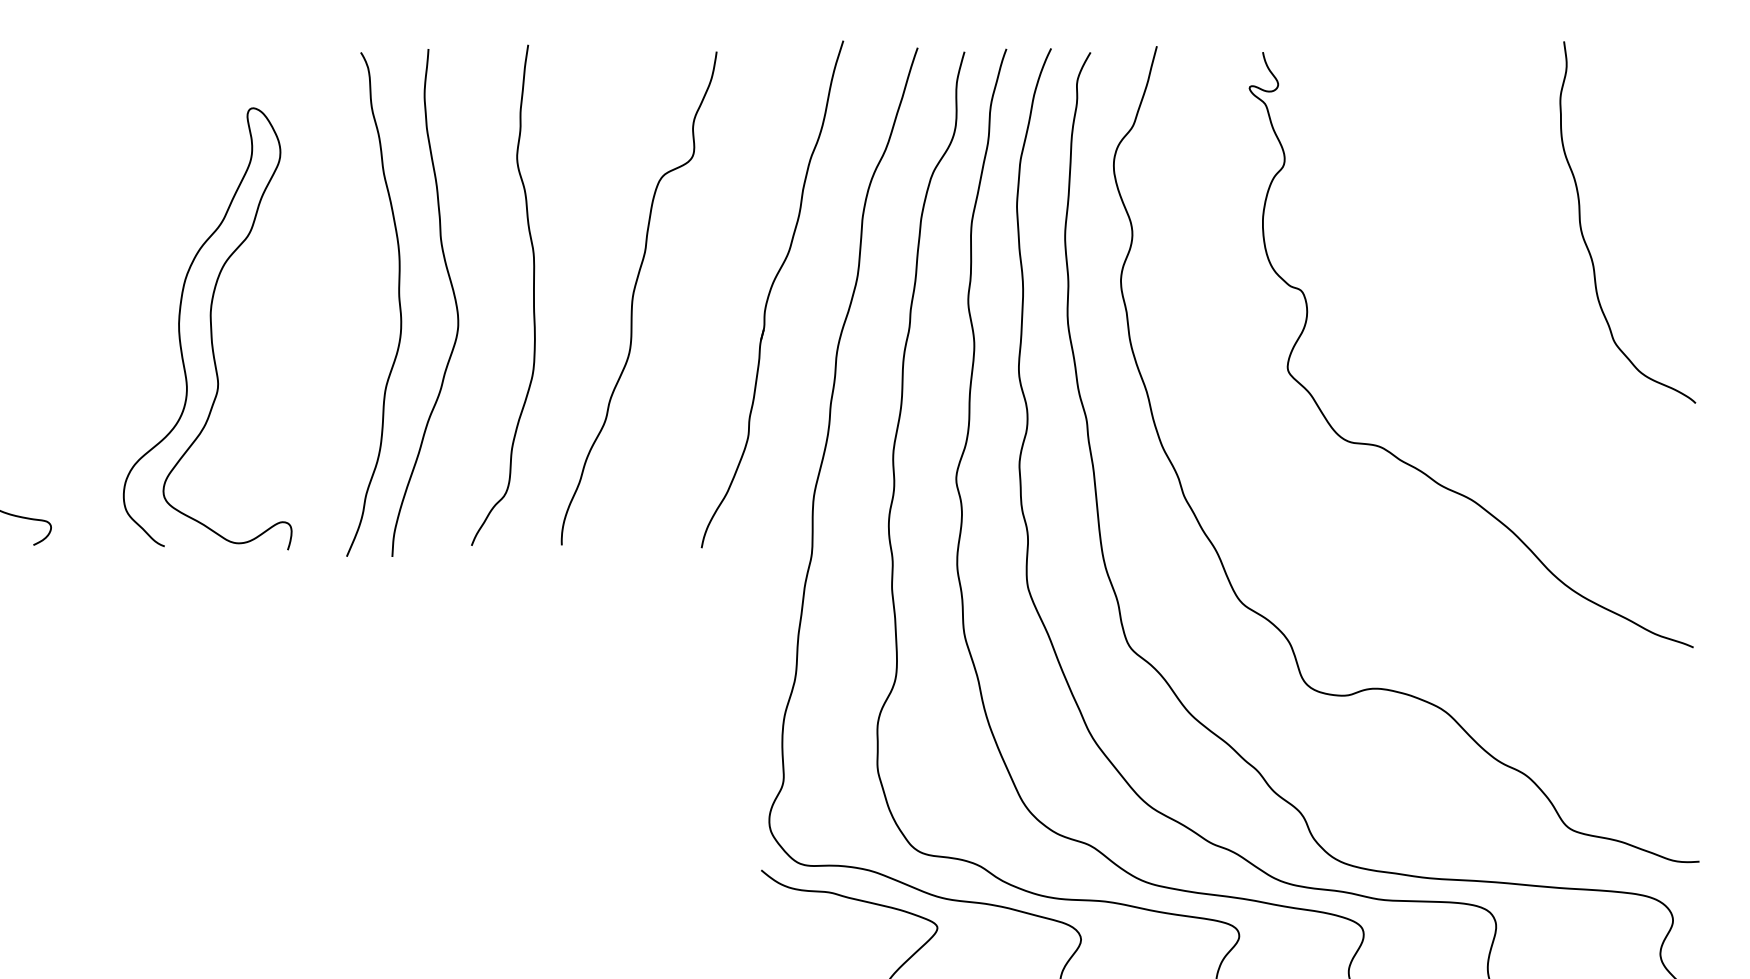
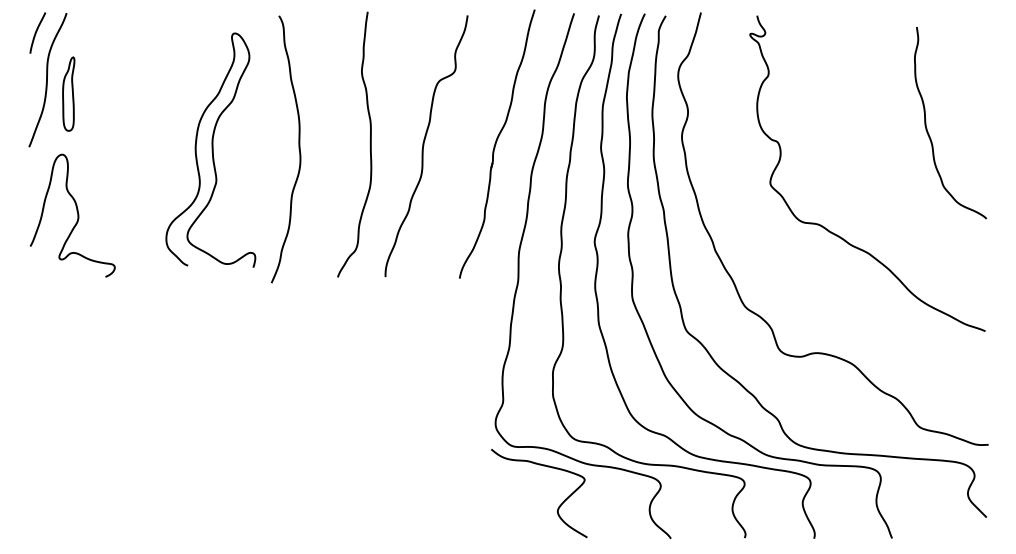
curve: (1586, 238) -> (928, 131), moved
curve: (452, 295) -> (327, 144), removed
curve: (208, 327) -> (211, 149), moved

